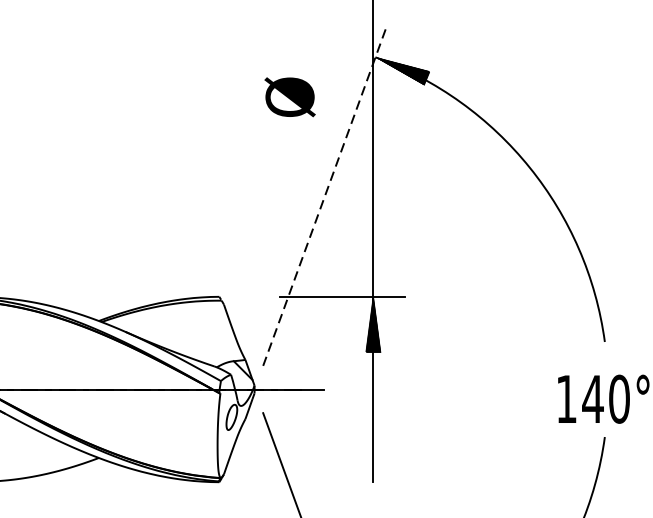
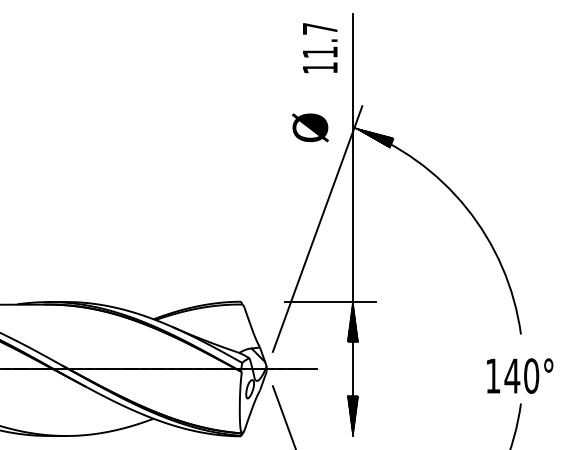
text: (288, 96) -> (309, 127), moved
line: (324, 197) -> (317, 229), dashed -> solid
hatch: (372, 454) -> (352, 416), added

